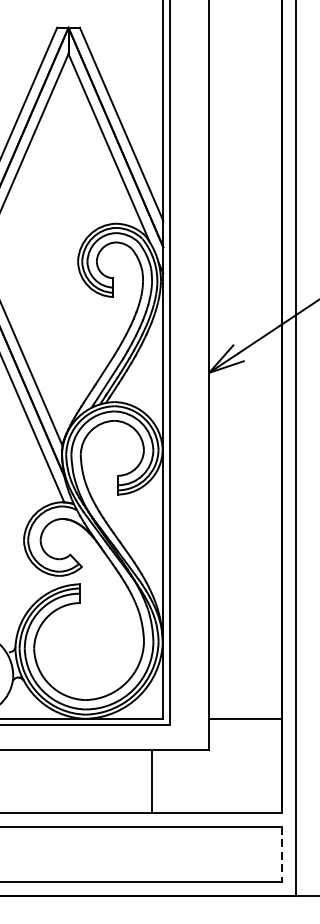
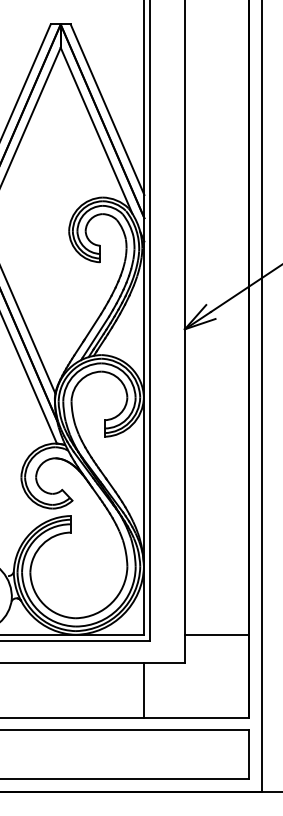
line: (152, 780) -> (144, 689), moved
line: (282, 855) -> (249, 755), dashed -> solid

